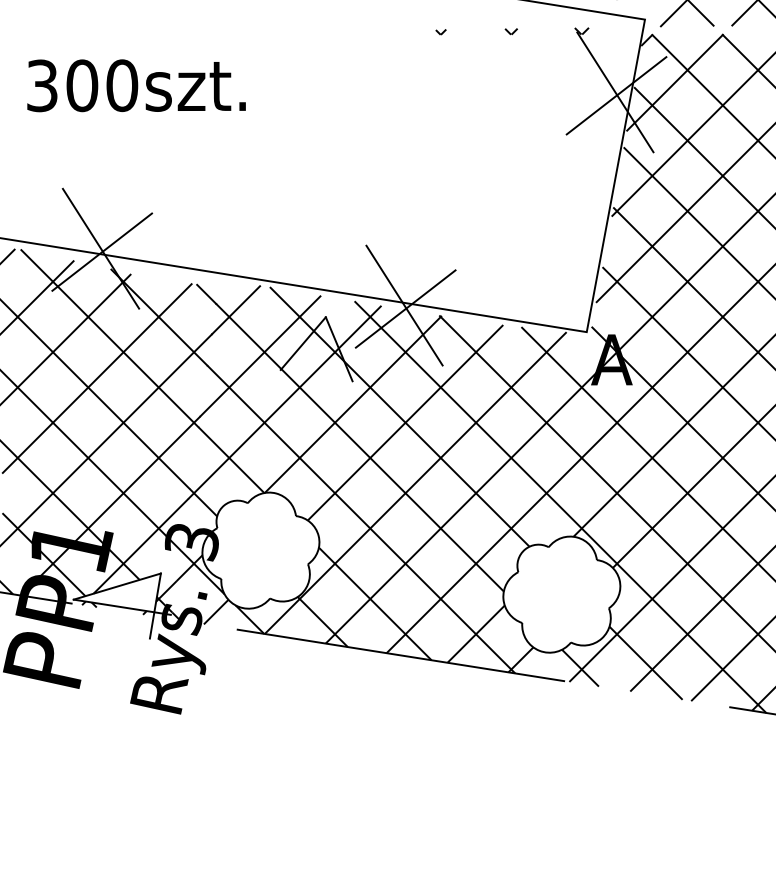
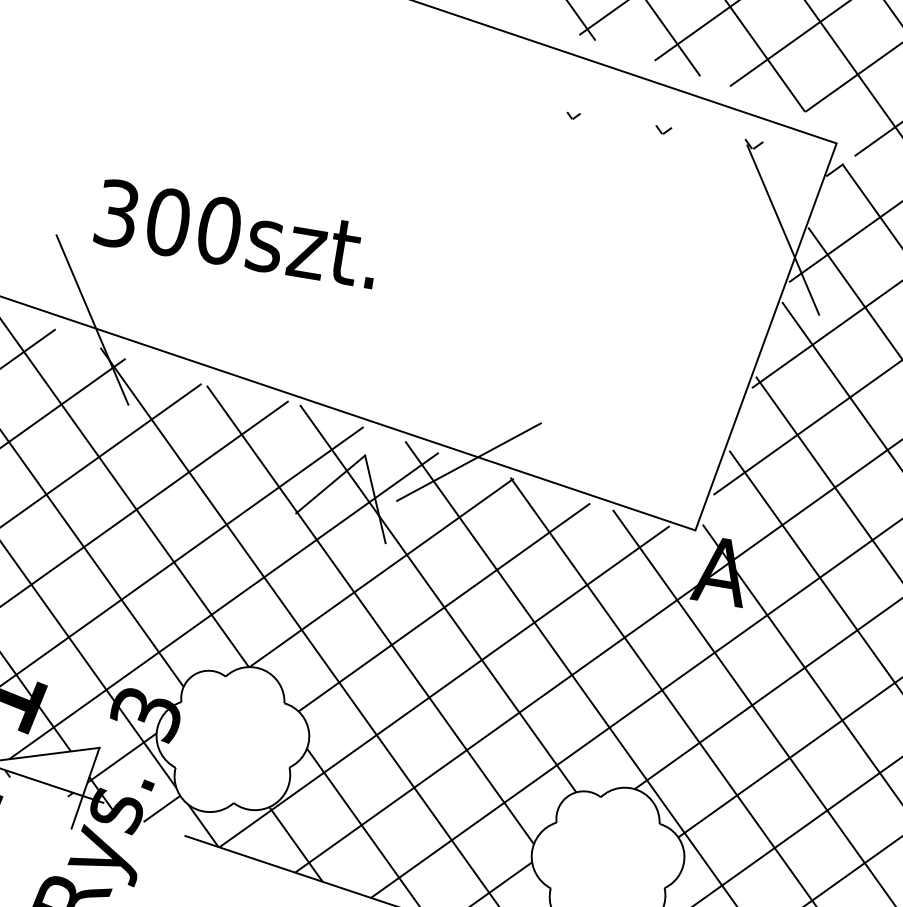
text: (136, 85) -> (237, 233), moved
line: (616, 95) -> (784, 234), removed
line: (102, 251) -> (93, 323), removed
line: (404, 305) -> (468, 457), removed

